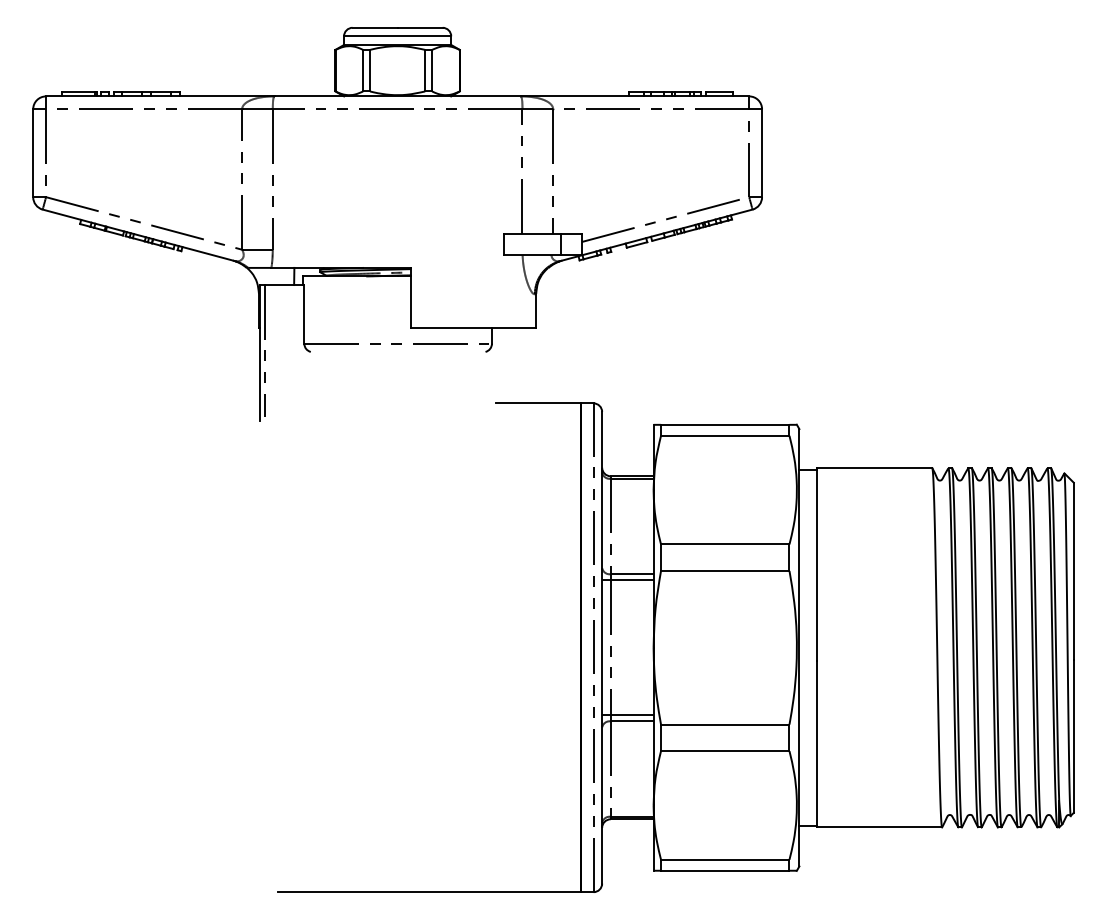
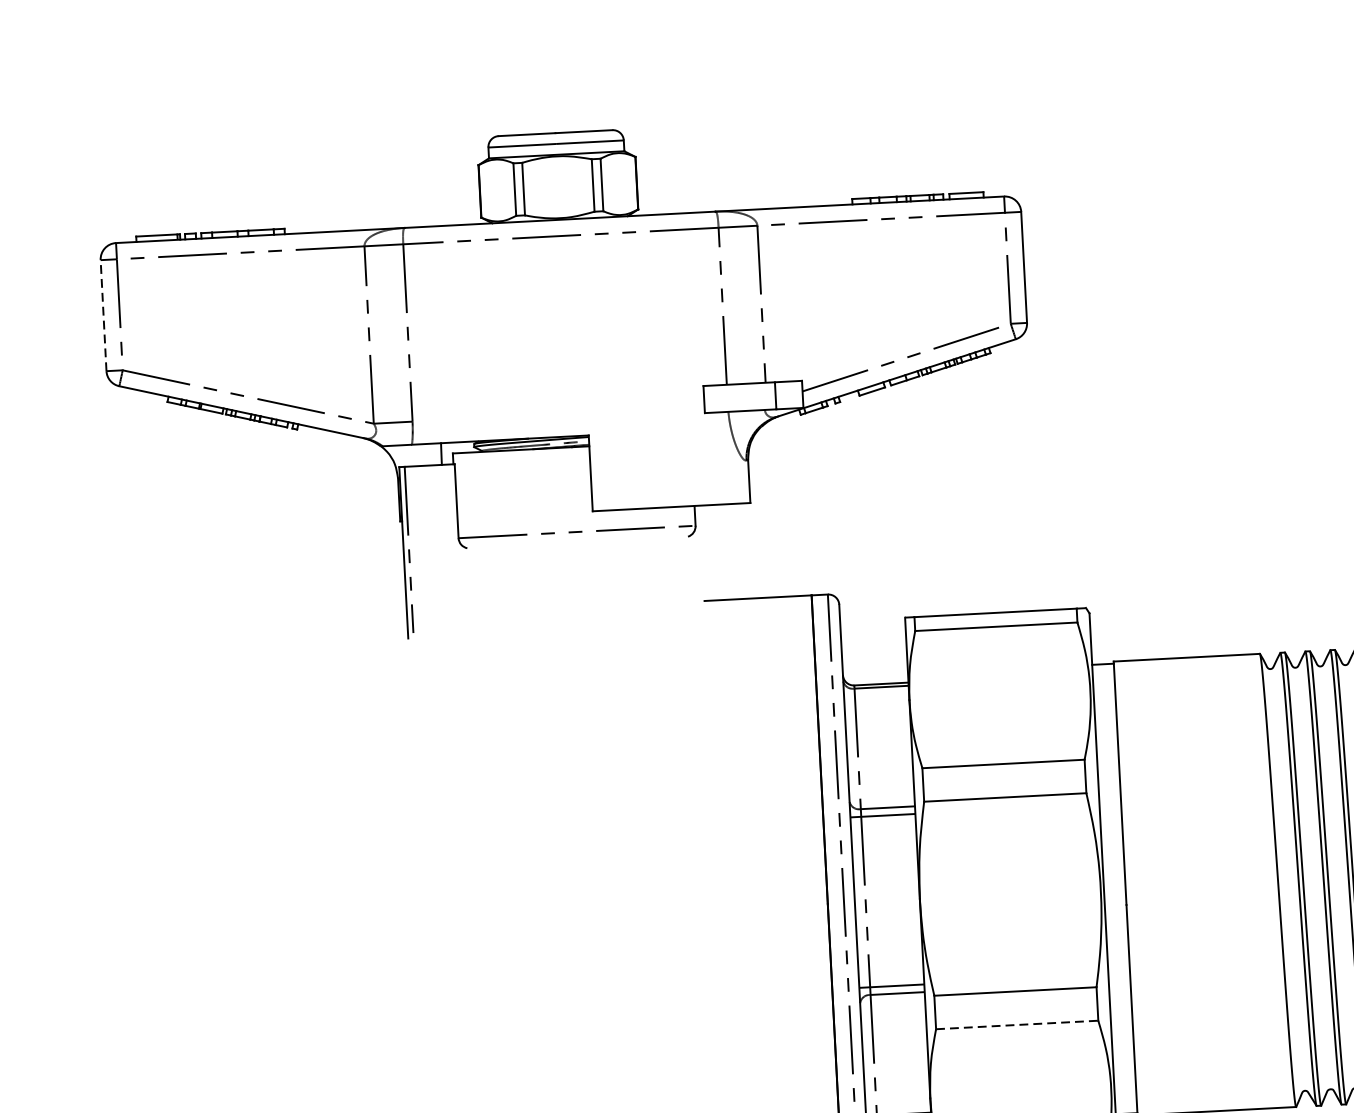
line: (33, 153) -> (103, 315), solid -> dashed
line: (725, 751) -> (1017, 1025), solid -> dashed

